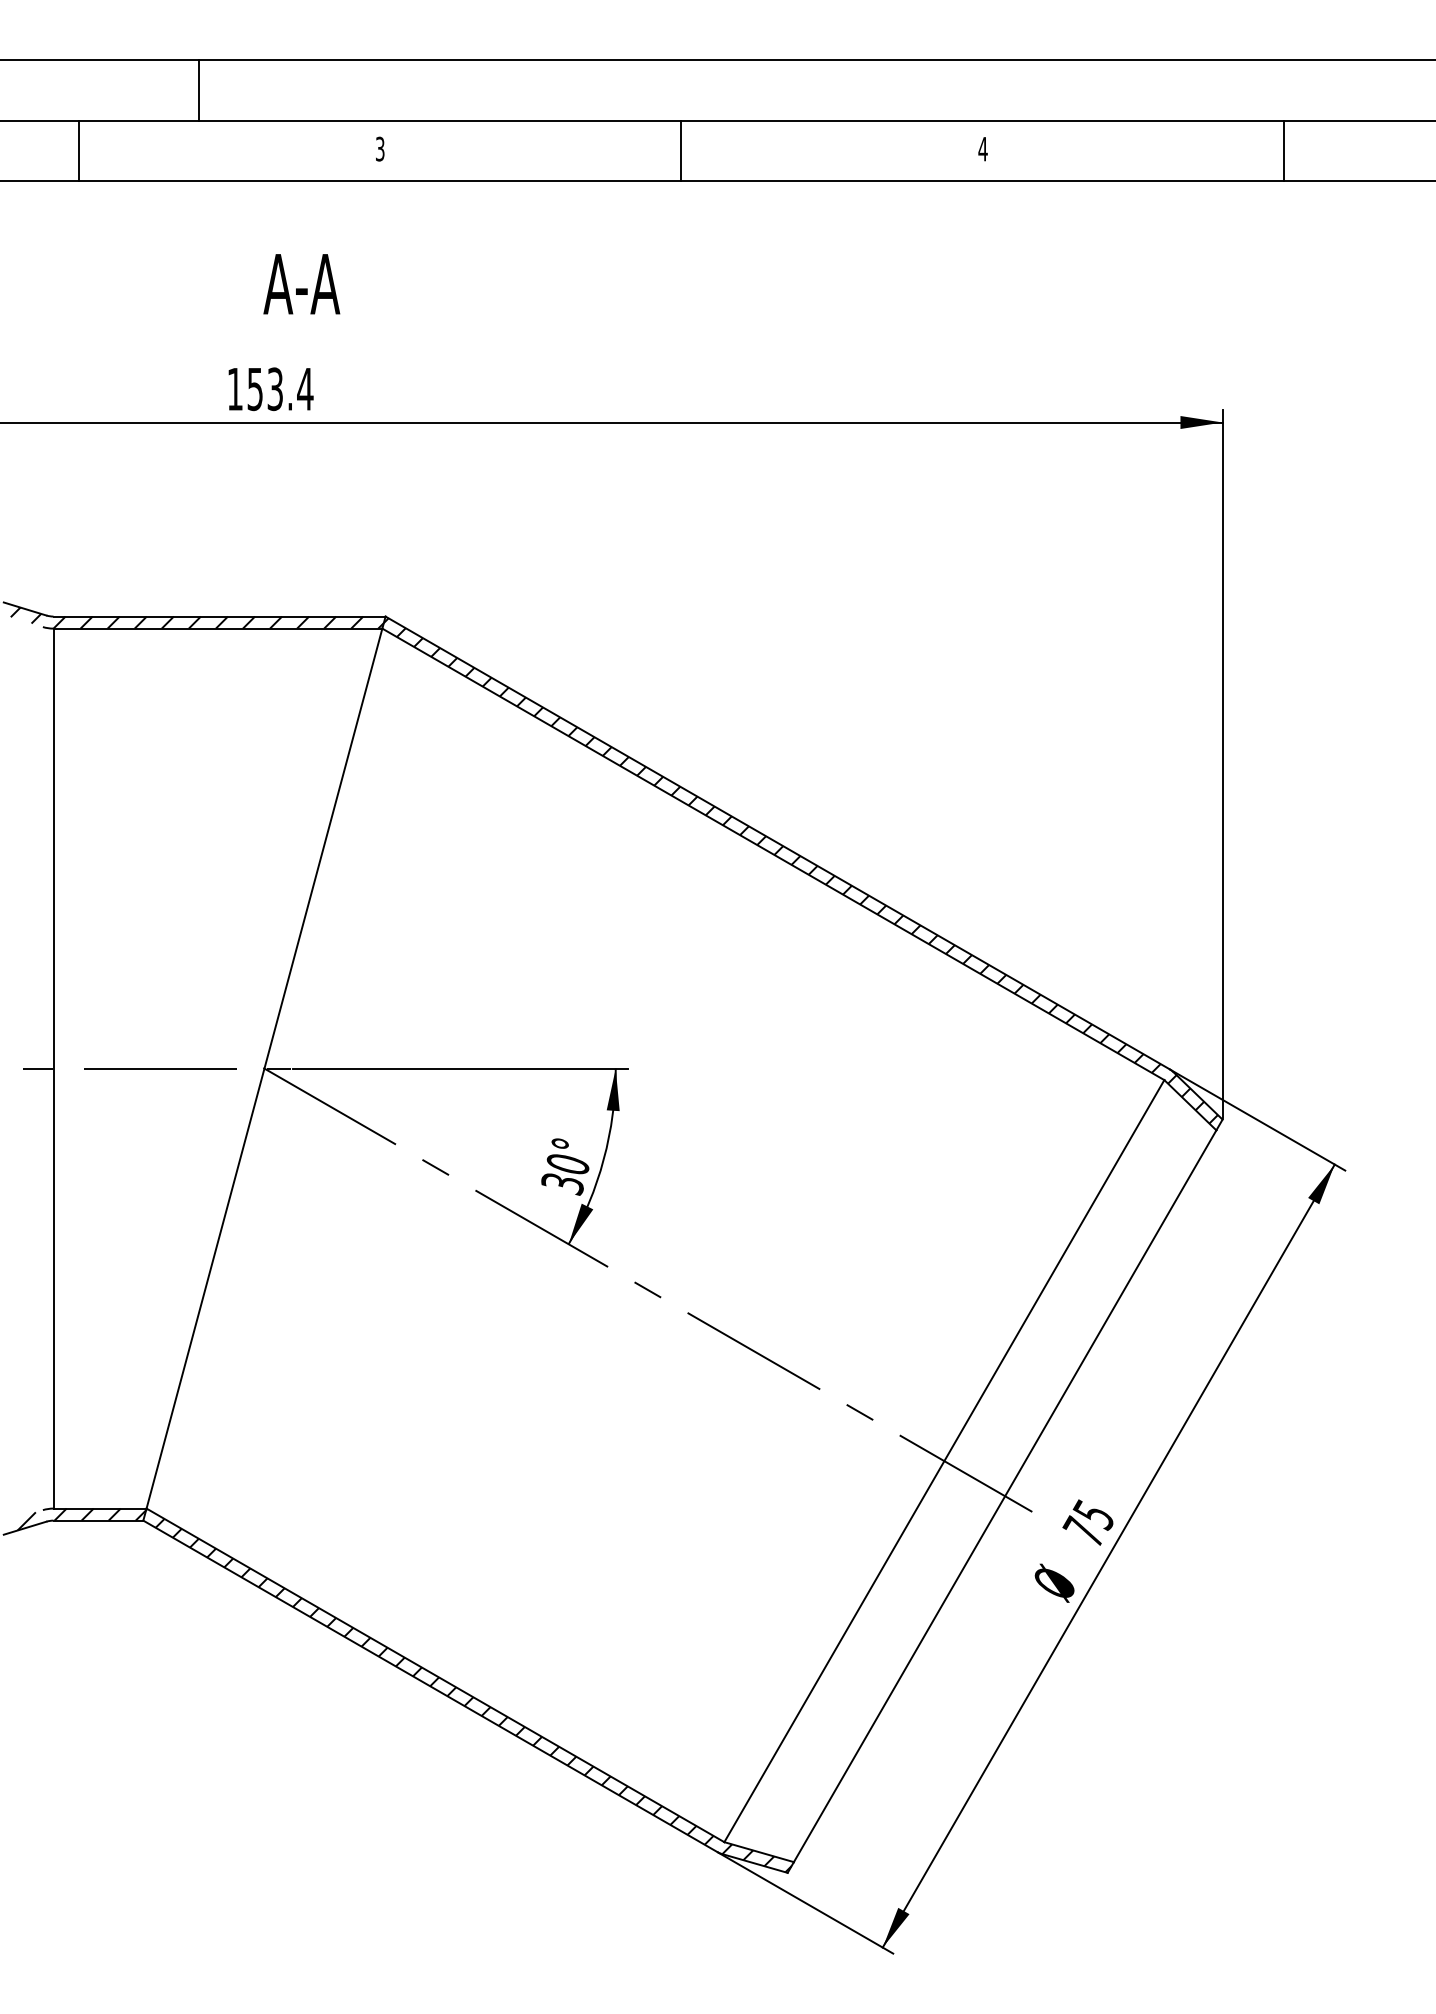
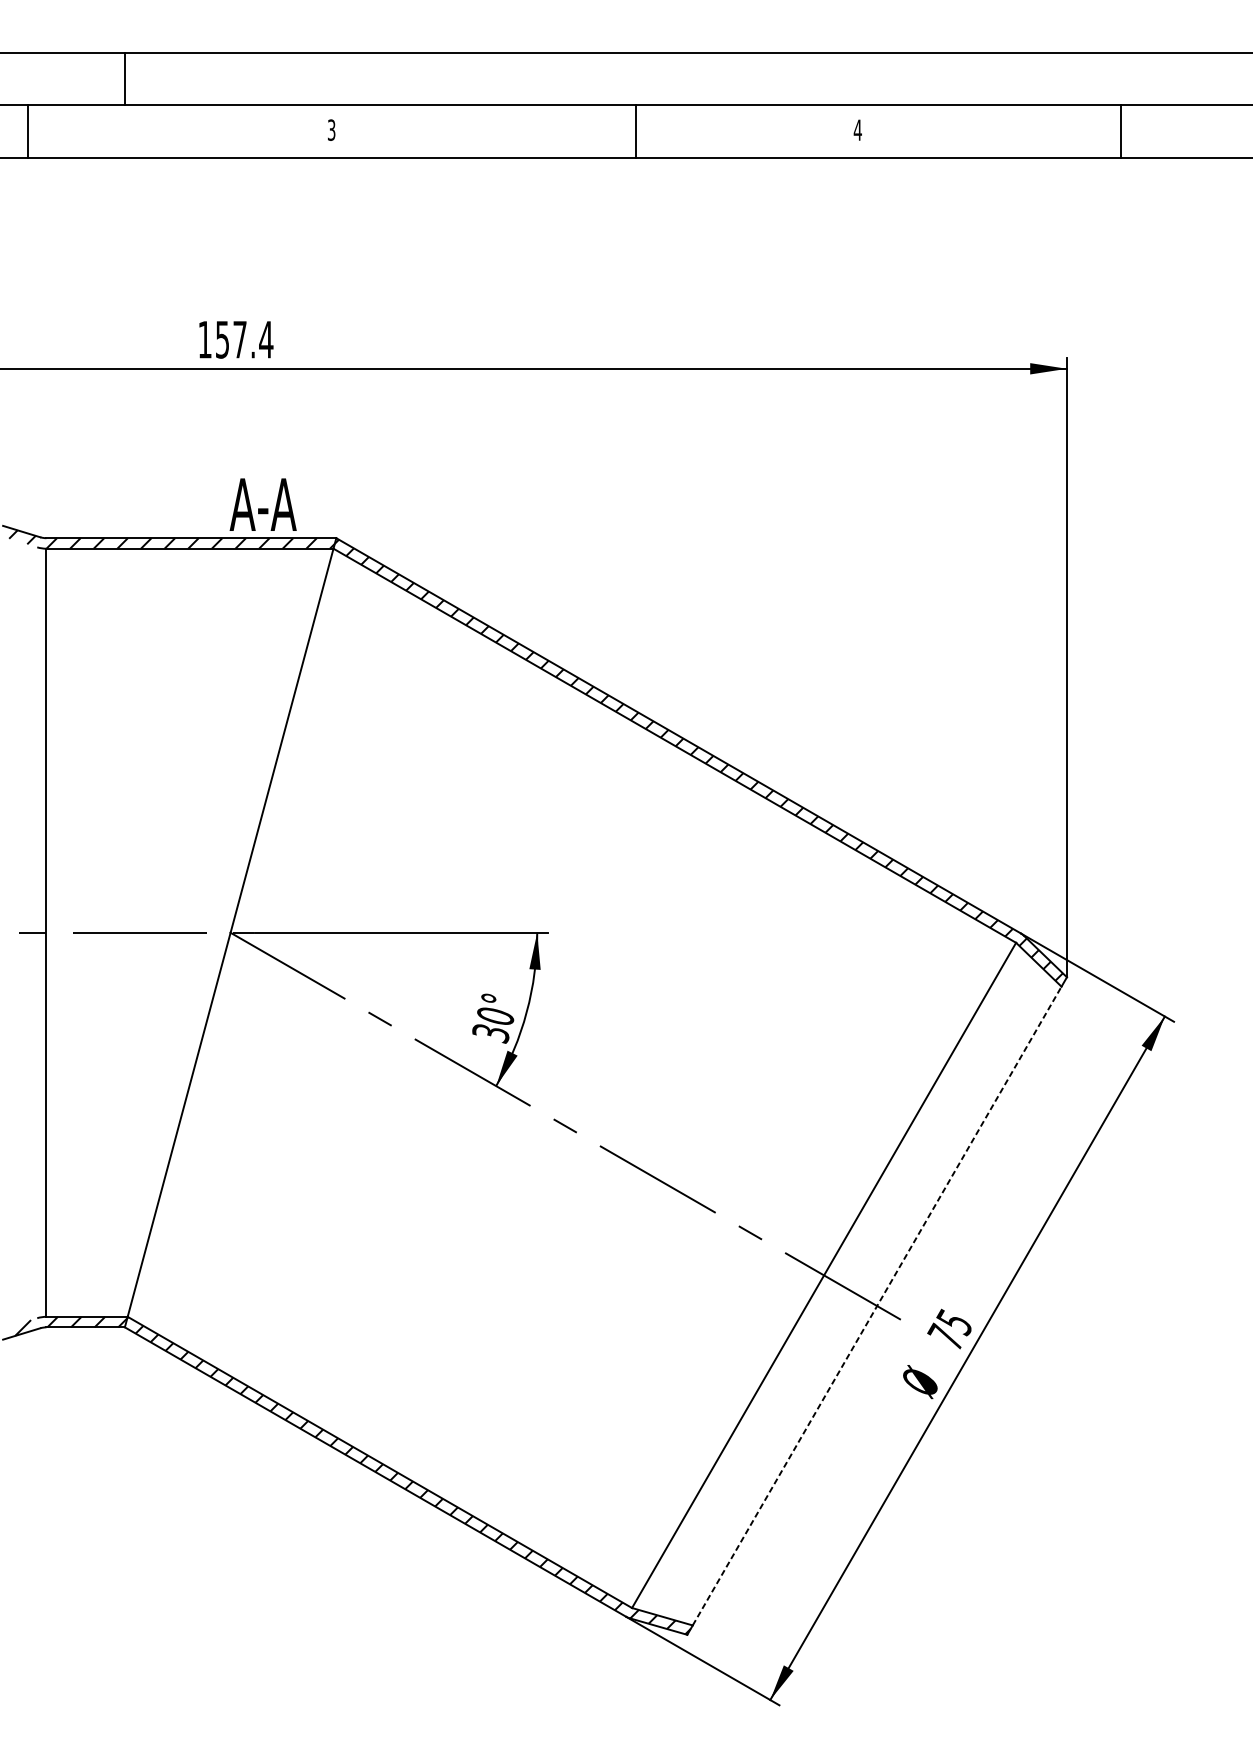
line: (199, 90) -> (125, 78), moved
line: (78, 150) -> (28, 131), moved
line: (681, 150) -> (636, 131), moved
text: (301, 284) -> (262, 504), moved
text: (274, 389) -> (239, 339), 153.4 -> 157.4
line: (1005, 1495) -> (877, 1305), solid -> dashed

